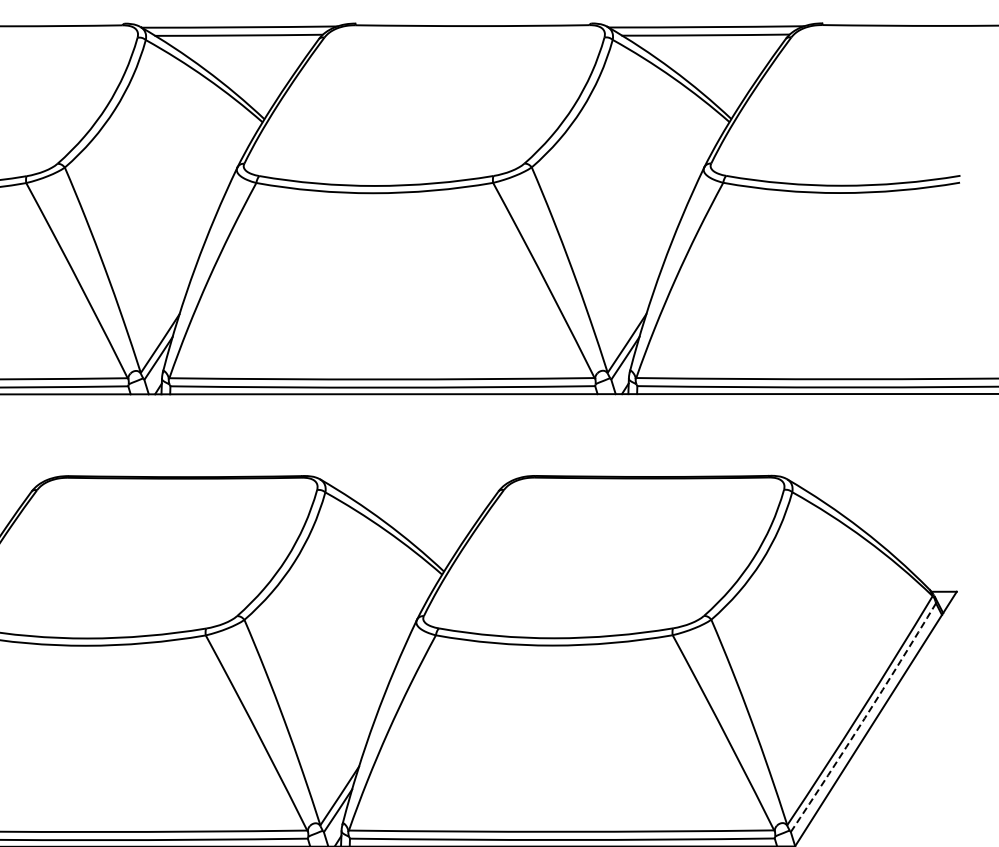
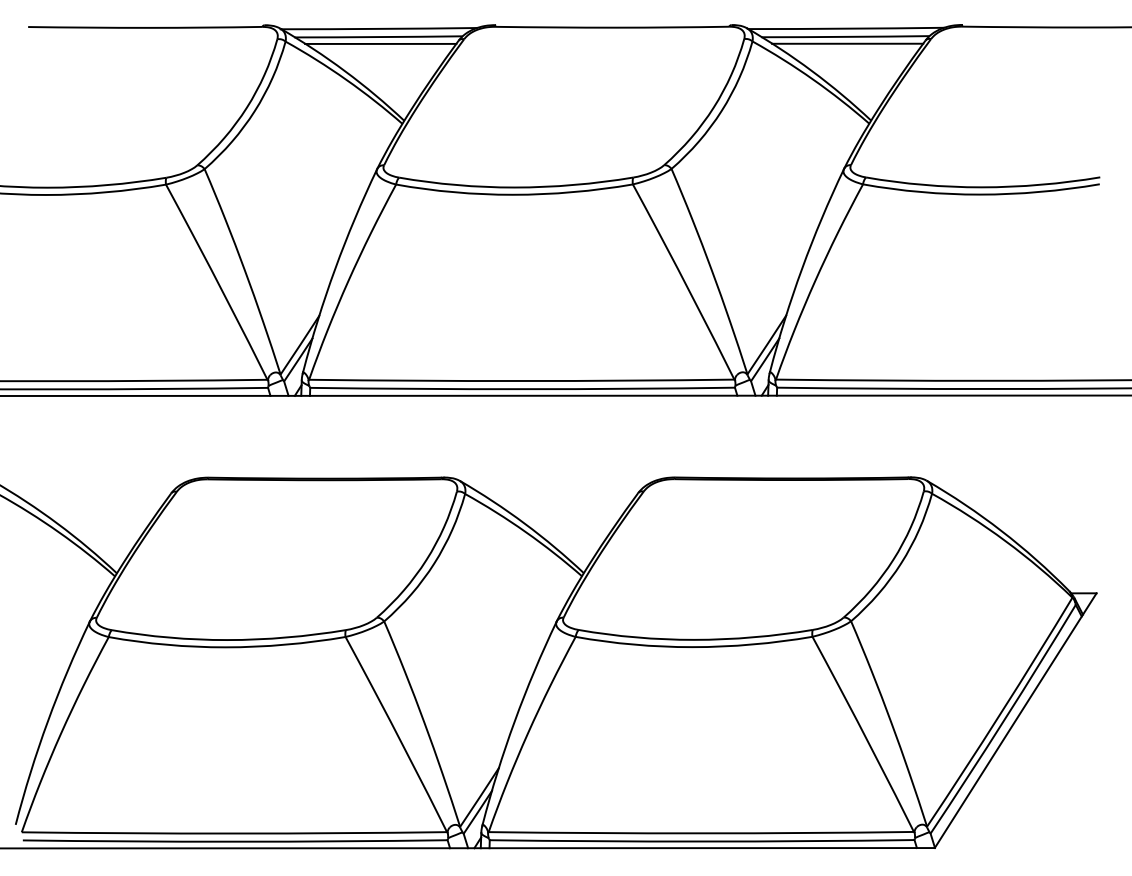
line: (240, 41) -> (380, 43), added
line: (707, 41) -> (847, 43), added
arc: (864, 718) -> (1004, 720), dashed -> solid

